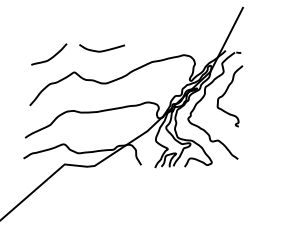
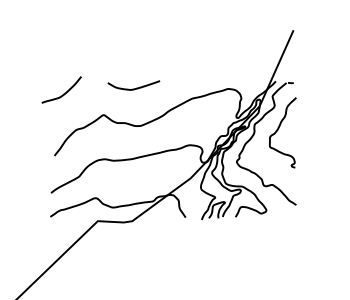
curve: (50, 57) -> (63, 93), moved

